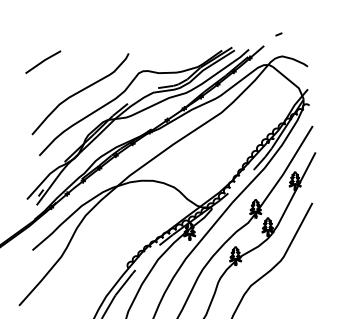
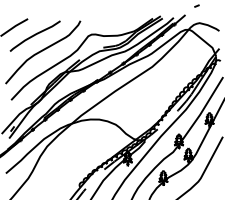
curve: (70, 72) -> (35, 35), added

